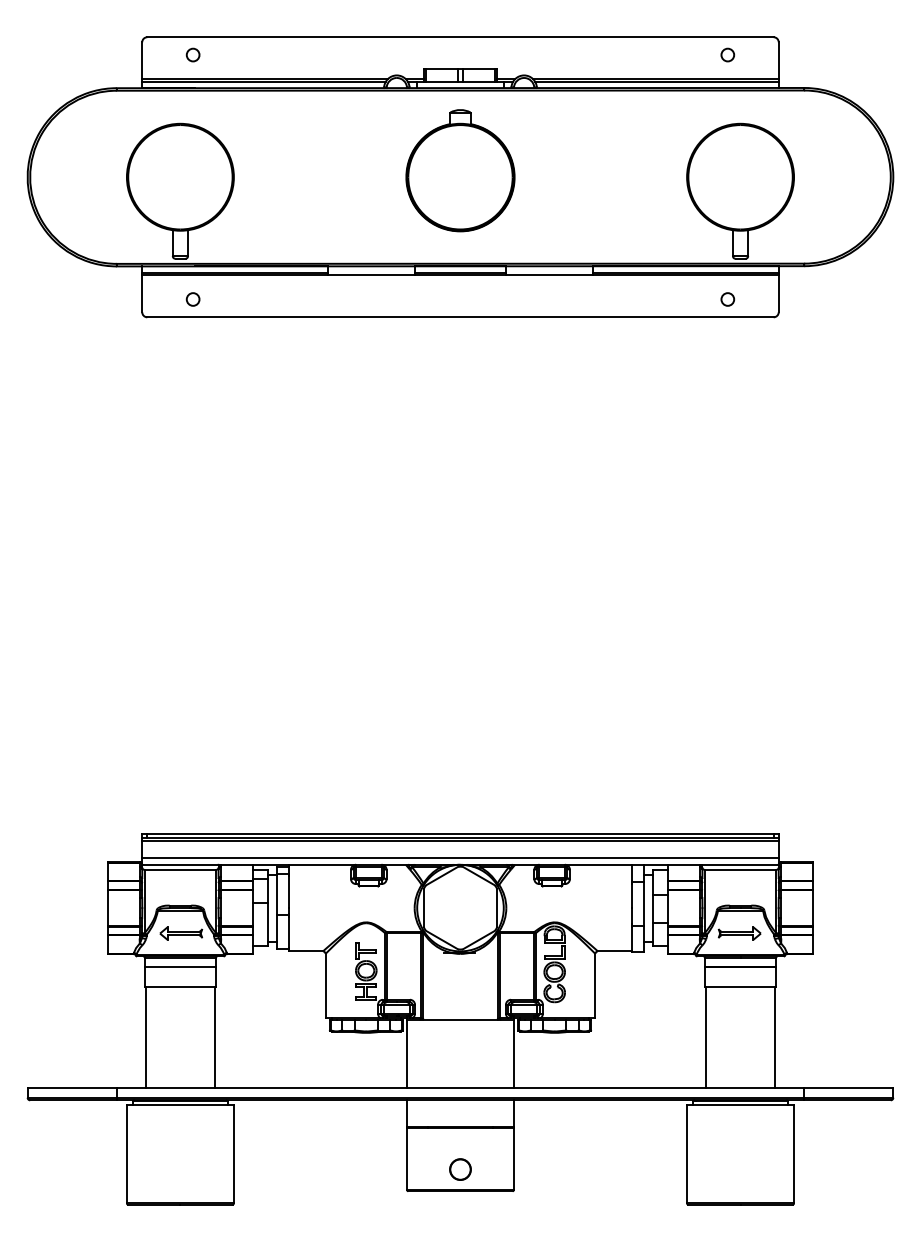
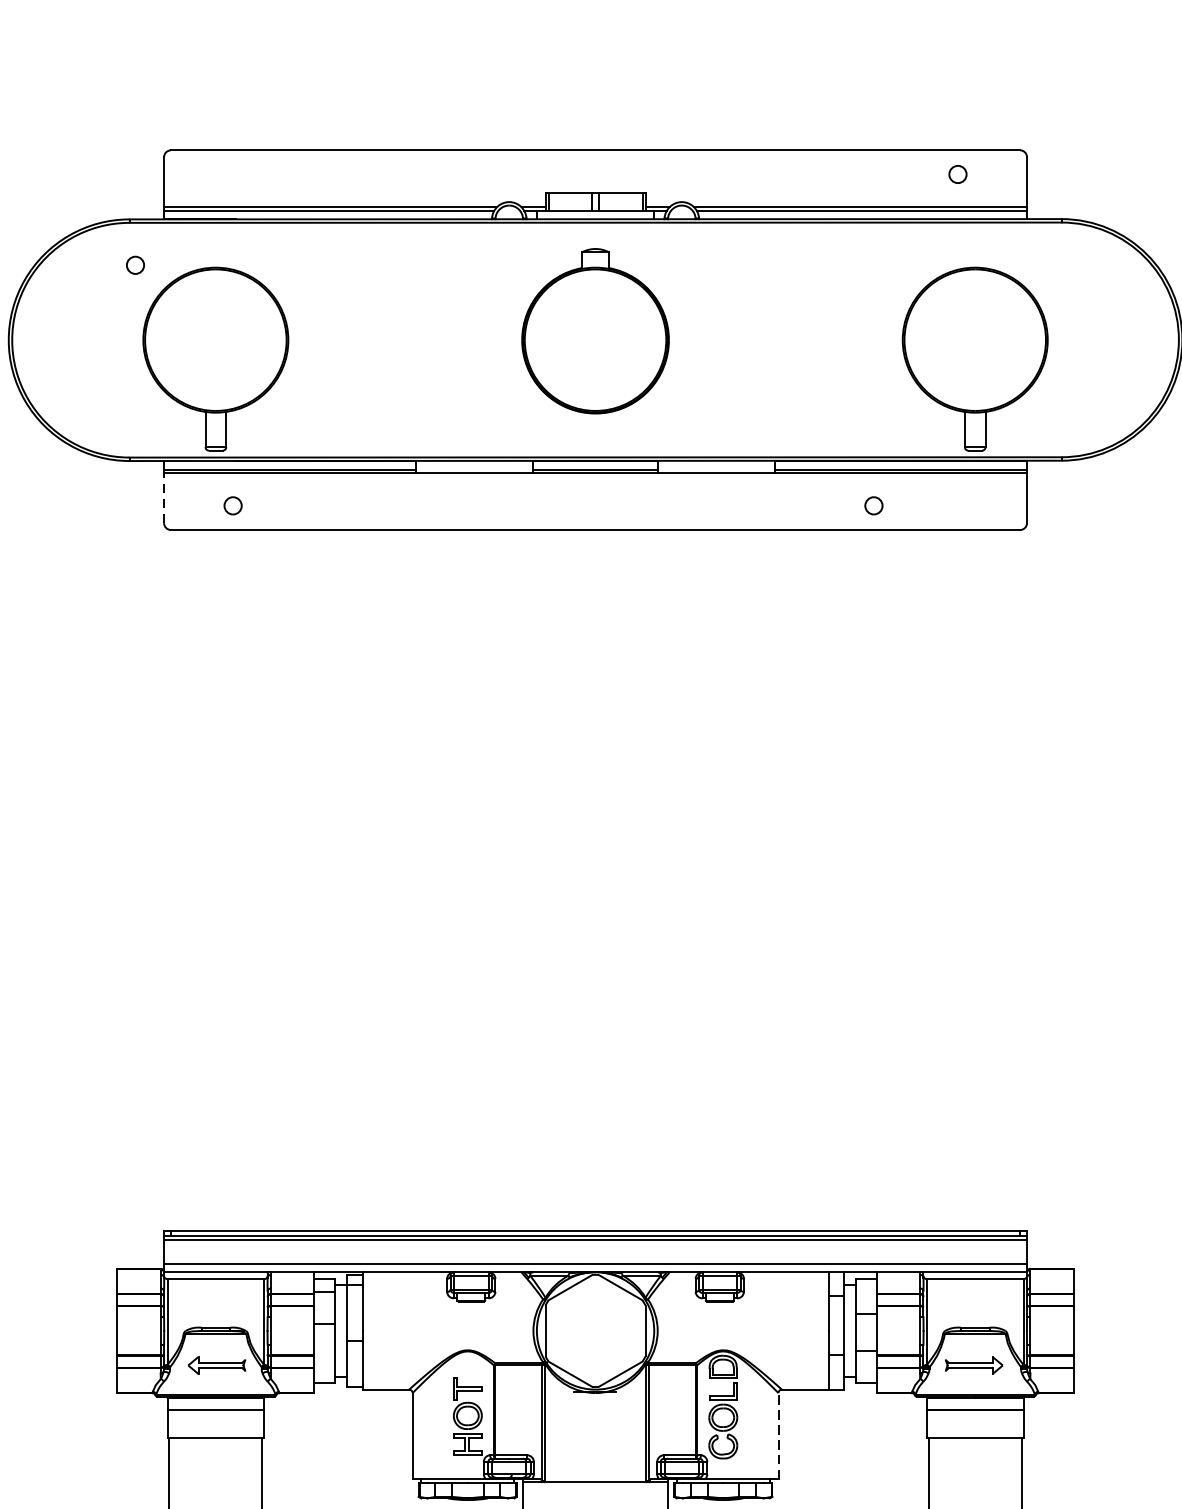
circle: (192, 54) -> (134, 264), moved
line: (142, 293) -> (164, 497), solid -> dashed
circle: (727, 299) -> (873, 505), moved
line: (595, 985) -> (778, 1435), solid -> dashed

